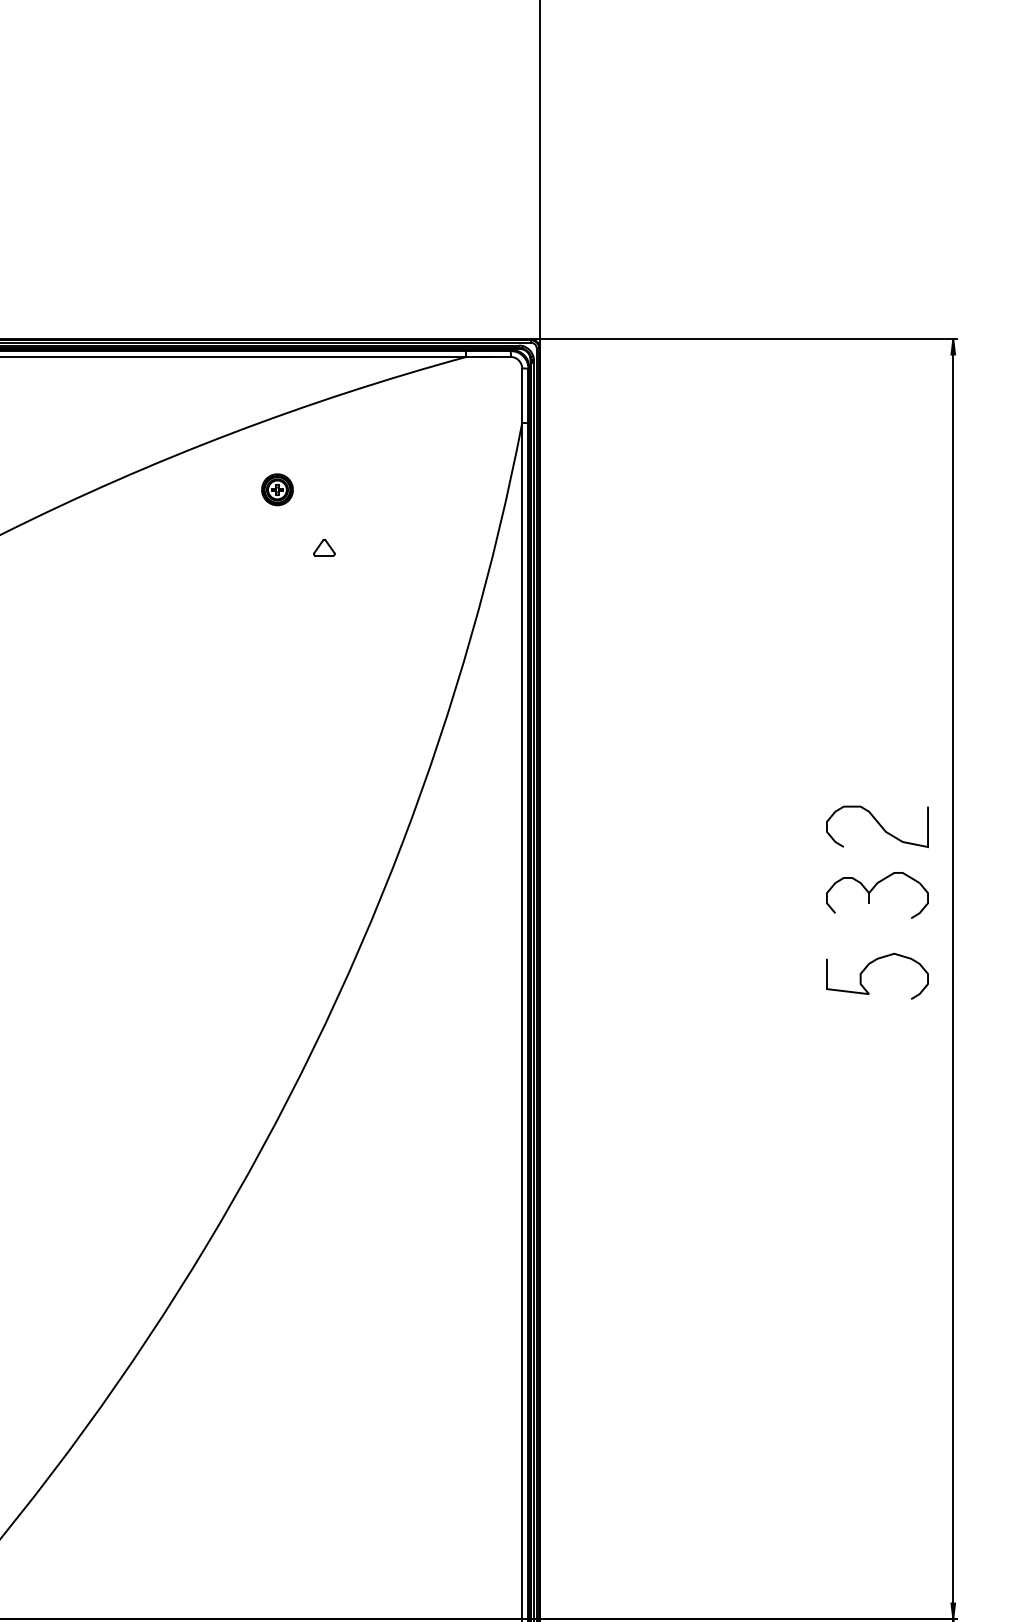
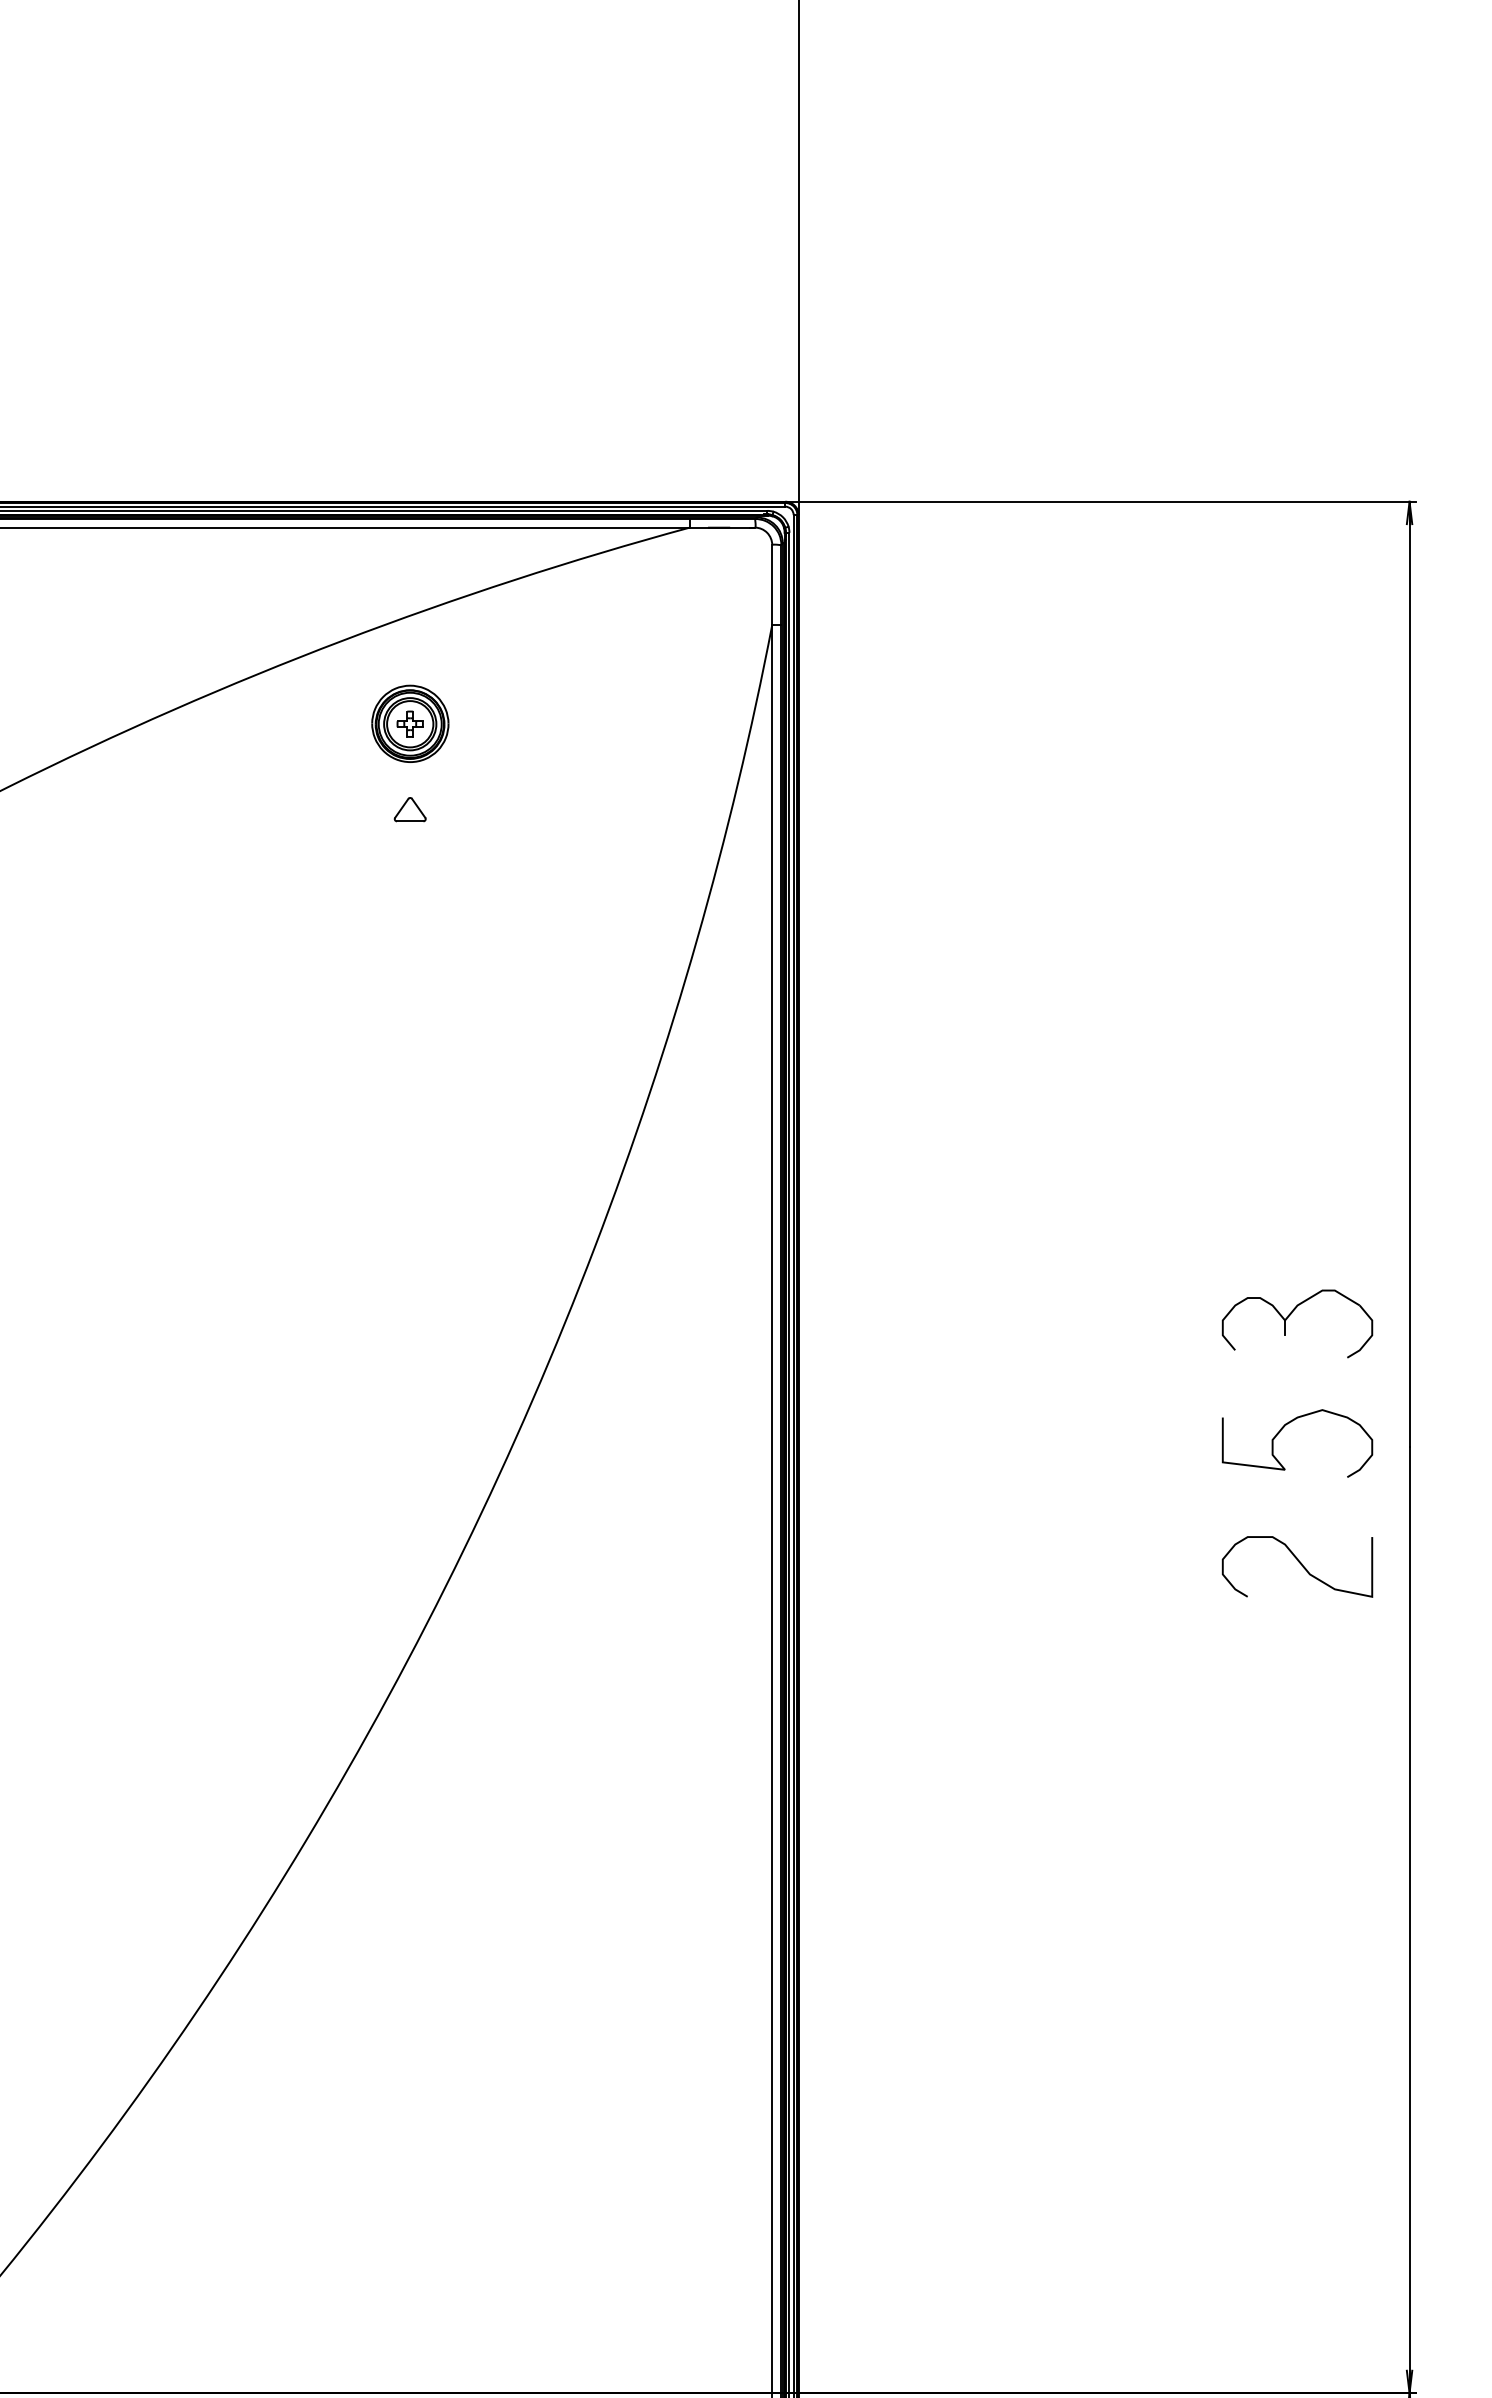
part: (277, 489) -> (410, 723), size x1.67
part: (324, 547) -> (410, 809), moved
curve: (878, 824) -> (1298, 1563), moved

